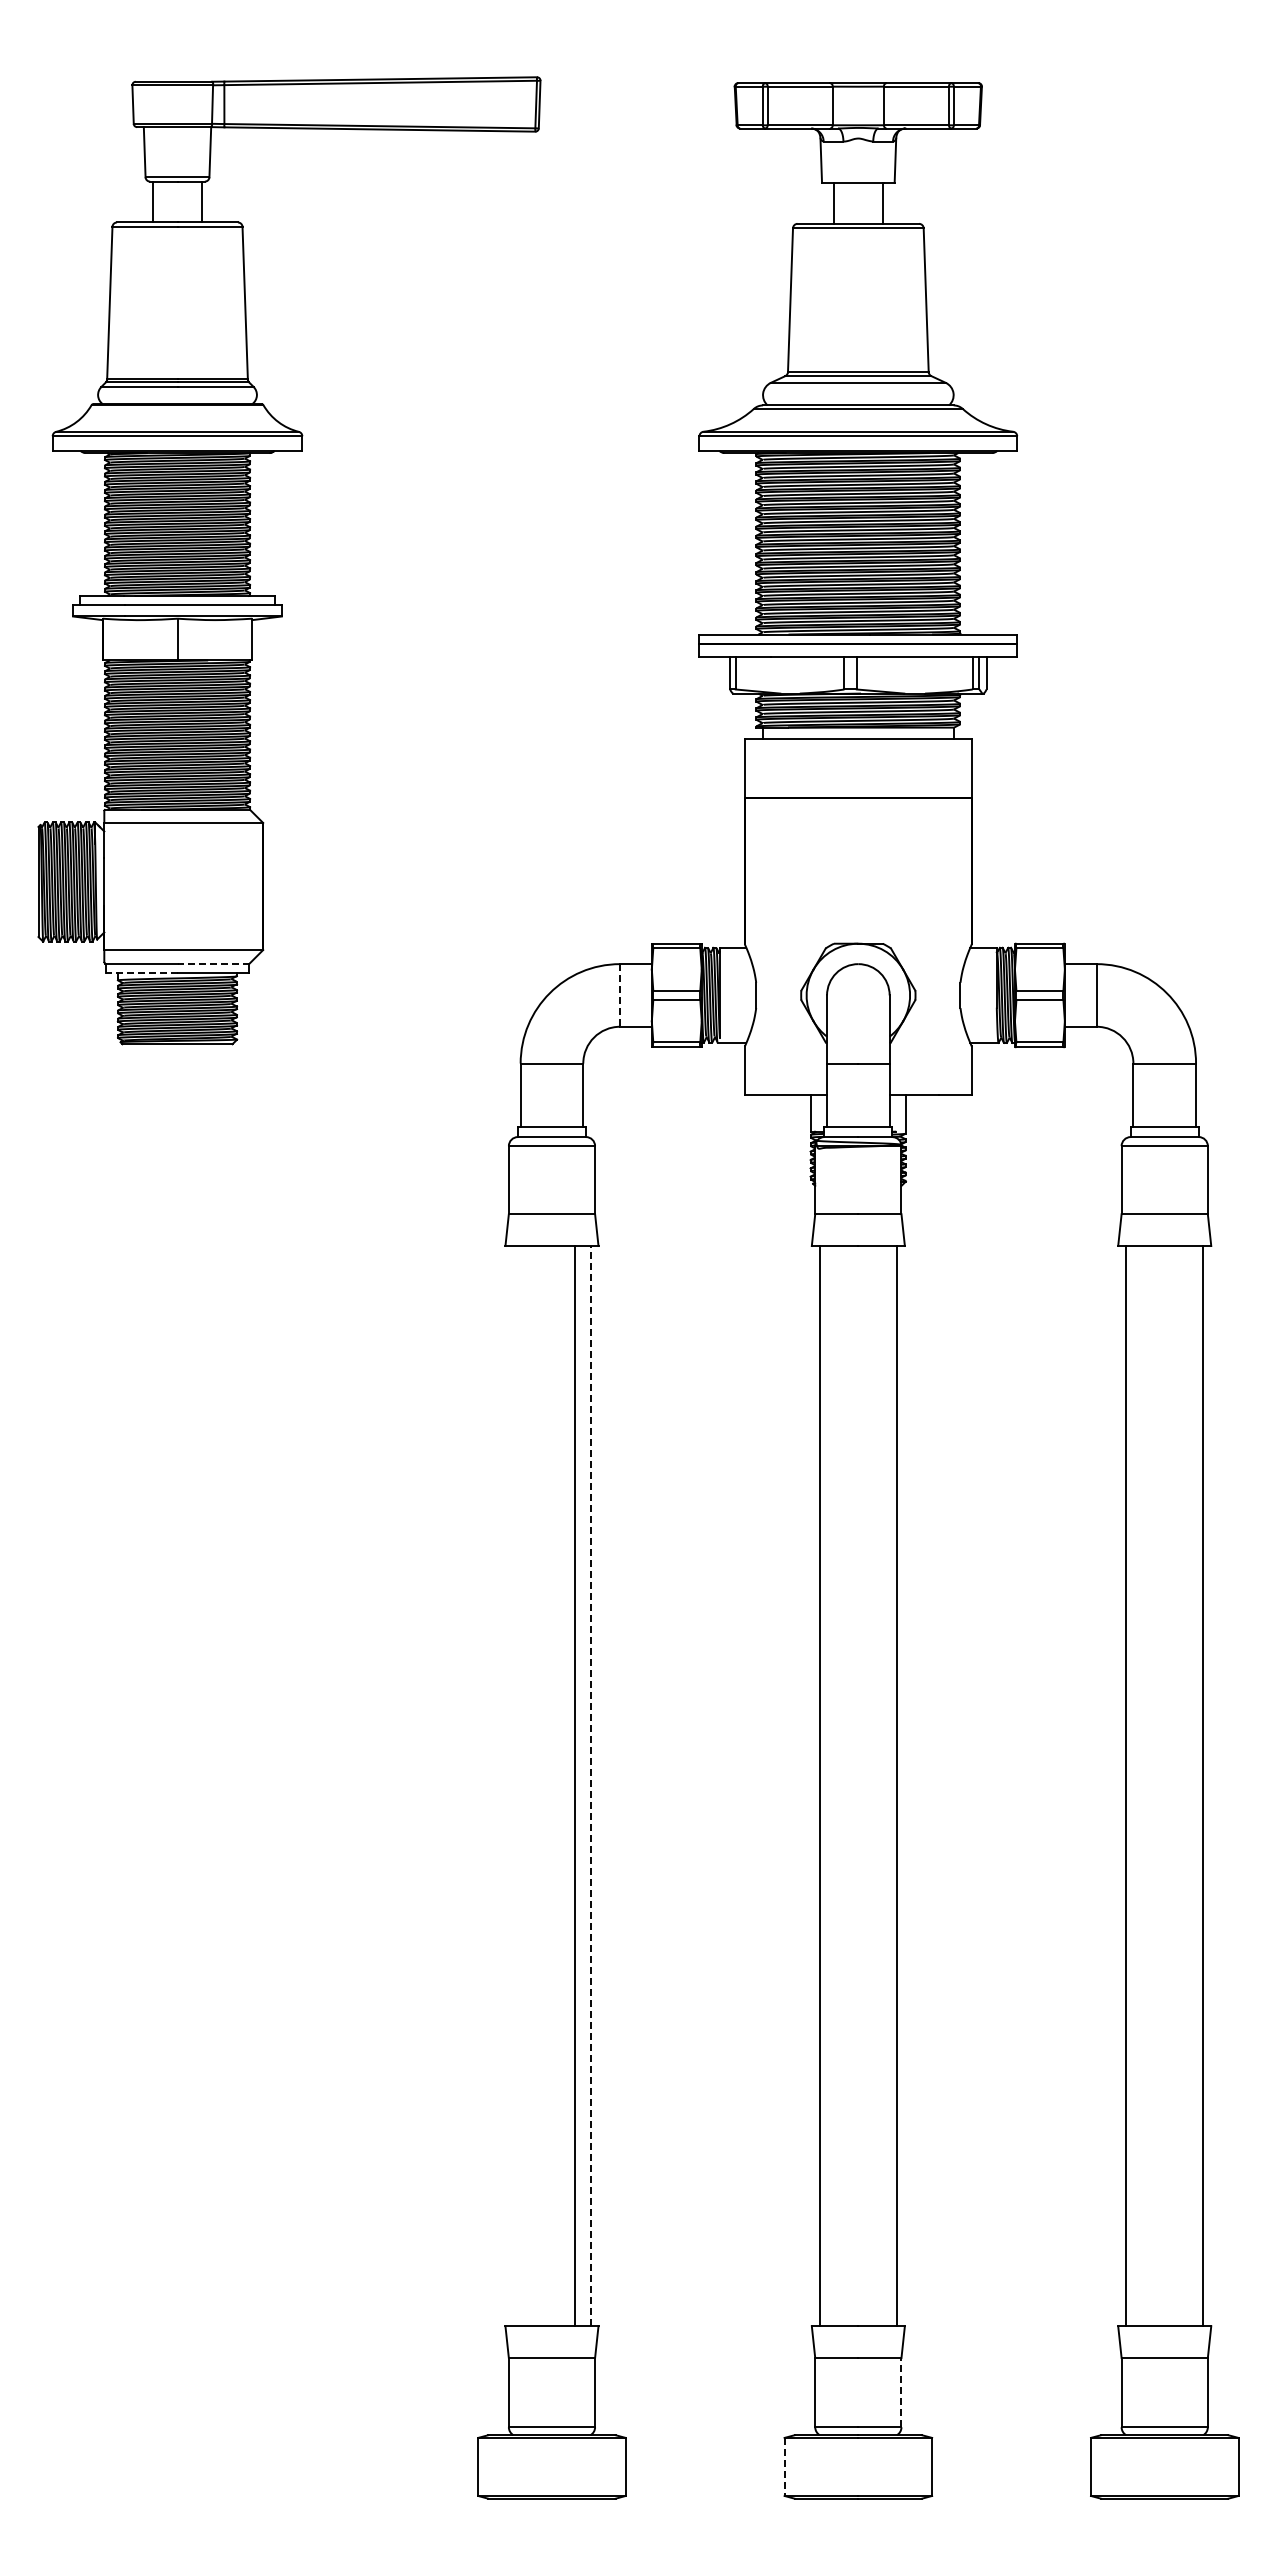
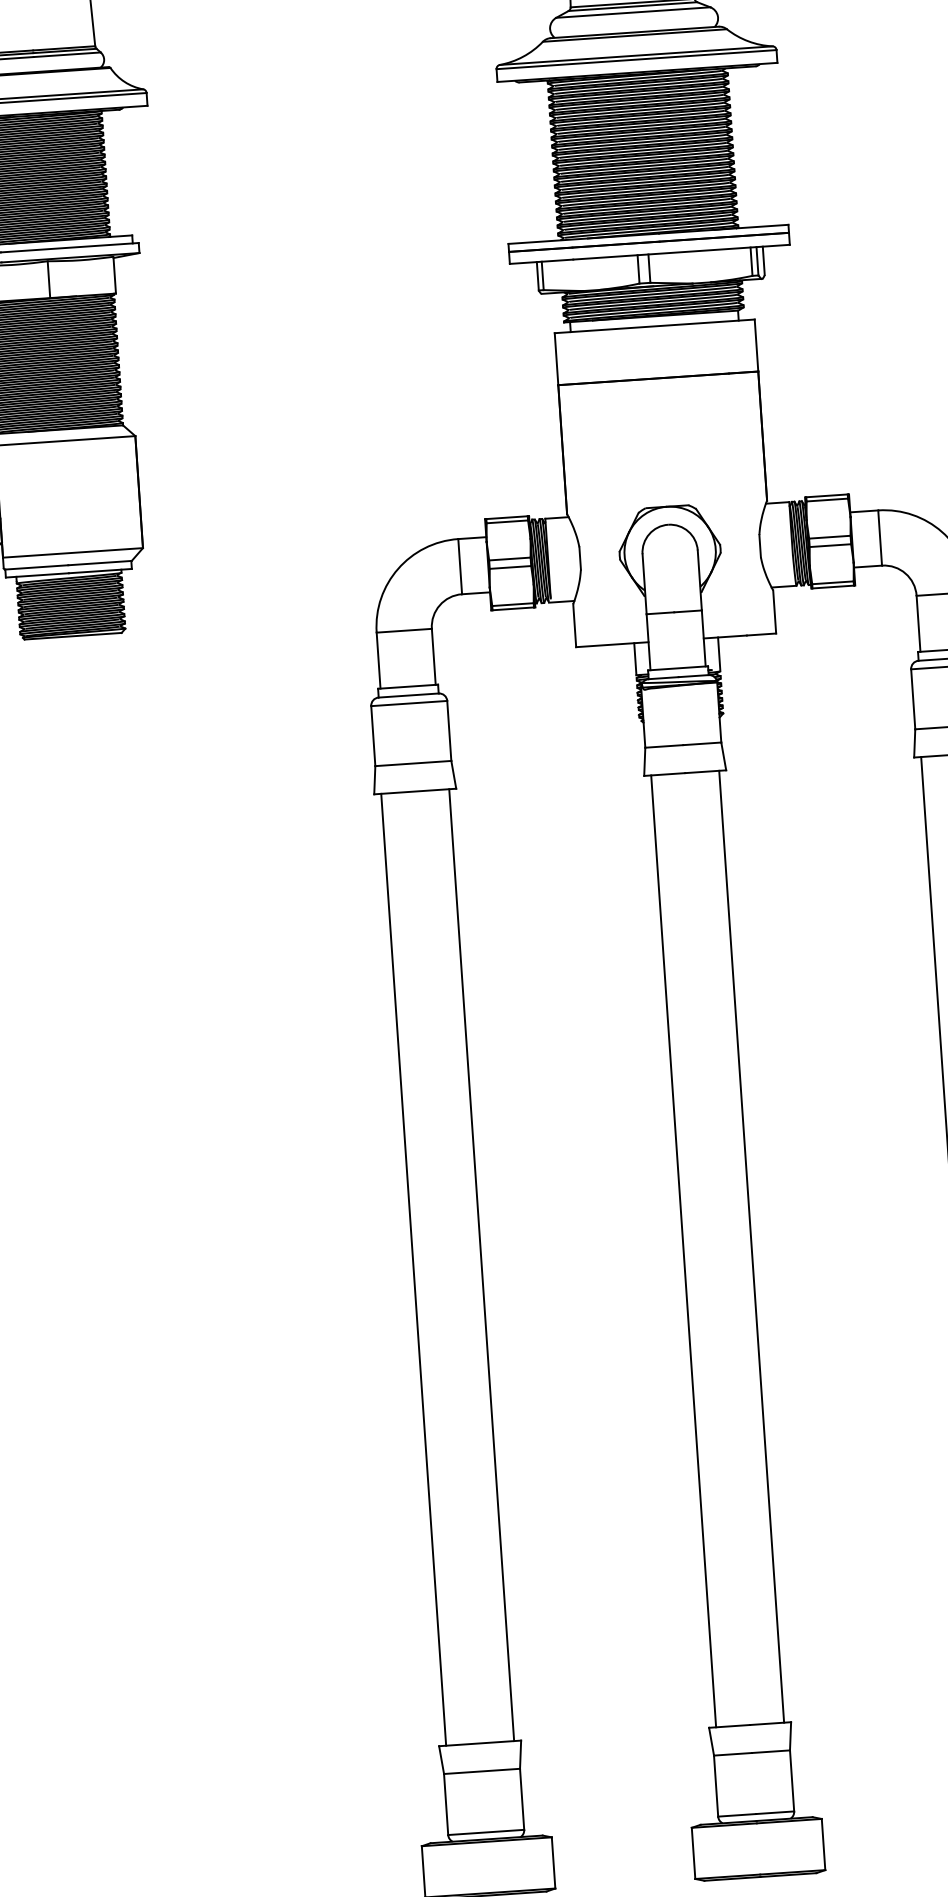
line: (213, 963) -> (100, 562), dashed -> solid
line: (141, 972) -> (37, 575), dashed -> solid
line: (620, 995) -> (460, 566), dashed -> solid
line: (590, 1785) -> (481, 1264), dashed -> solid
line: (575, 1786) -> (413, 1270), moved
line: (901, 2392) -> (792, 1780), dashed -> solid
line: (784, 2467) -> (693, 1853), dashed -> solid

